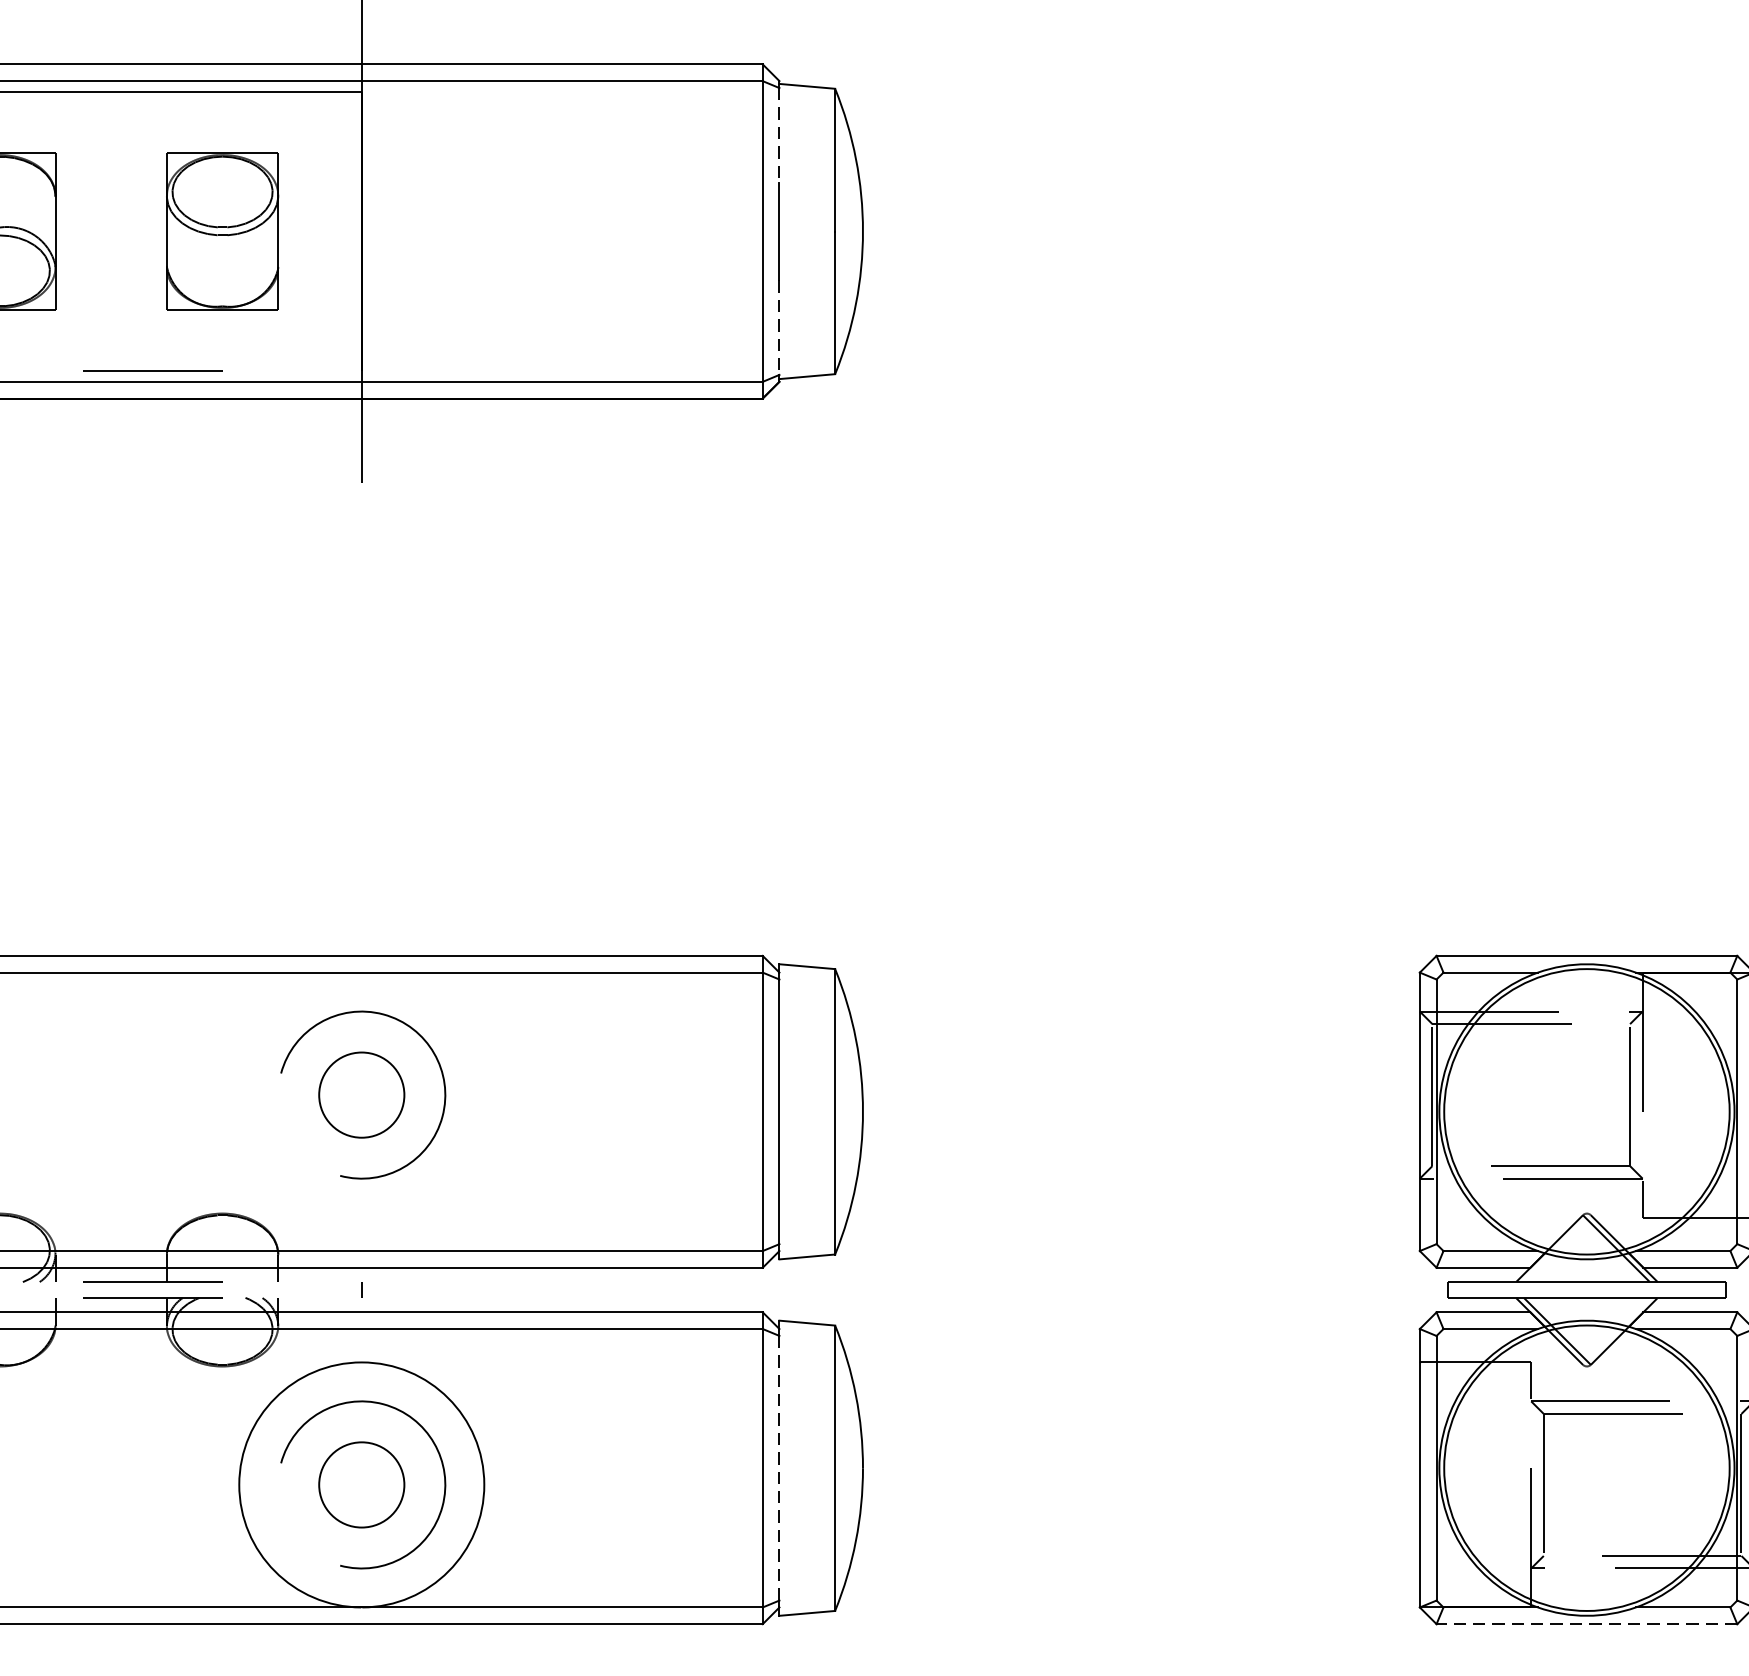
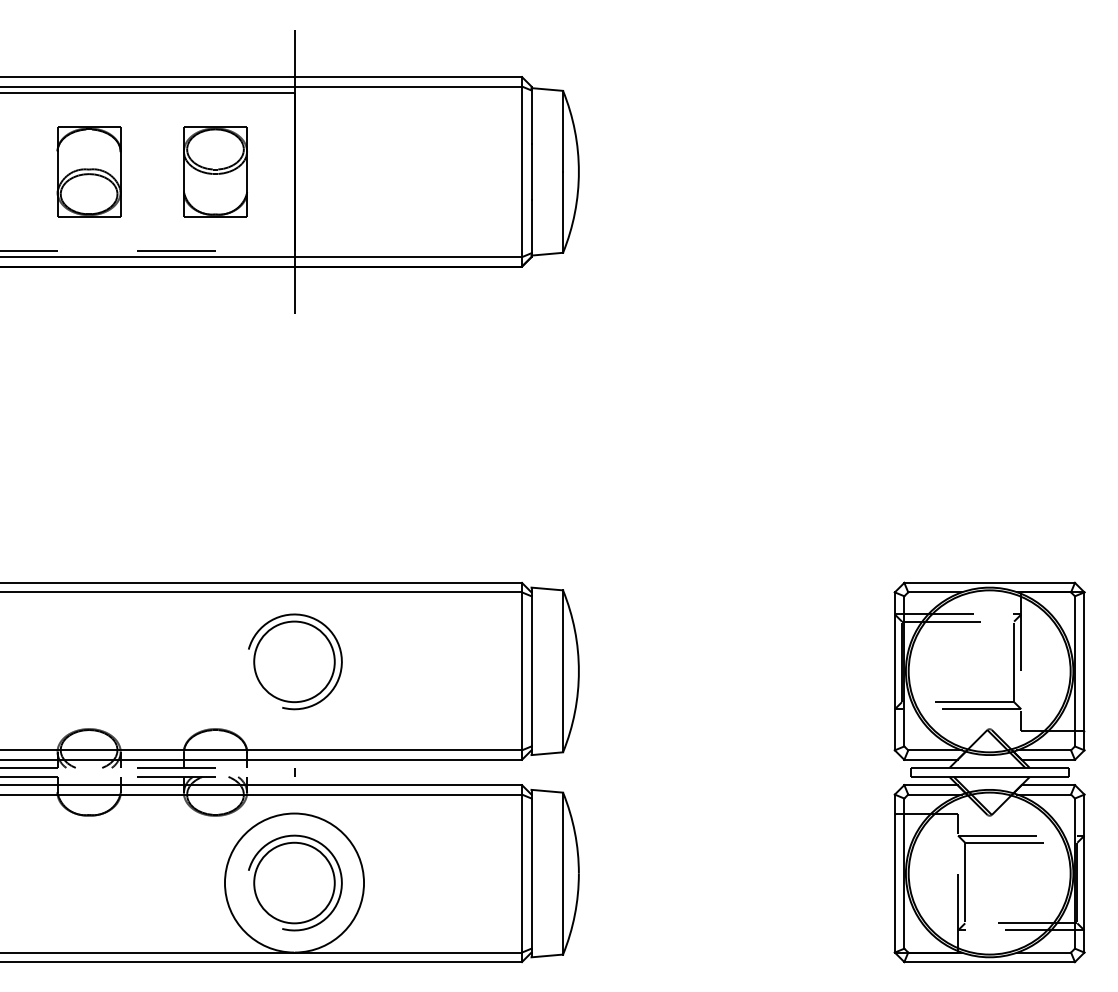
line: (779, 135) -> (531, 117), dashed -> solid
line: (779, 327) -> (531, 226), dashed -> solid
circle: (361, 1094) -> (294, 661), size x1.67
line: (779, 1469) -> (531, 874), dashed -> solid
circle: (361, 1483) -> (294, 882), size x1.67
line: (1586, 1624) -> (989, 962), dashed -> solid

